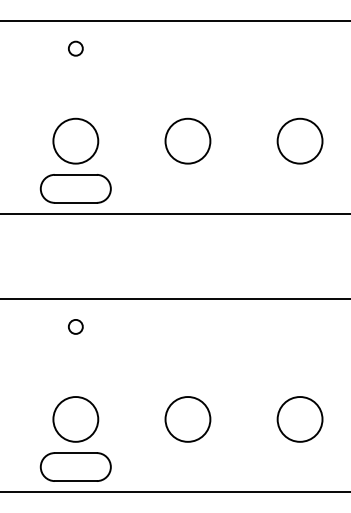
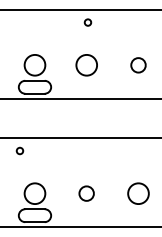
circle: (74, 48) -> (87, 22), moved
circle: (300, 141) -> (138, 65), size x0.7
circle: (74, 325) -> (19, 150), moved
circle: (187, 418) -> (86, 193), size x0.7

